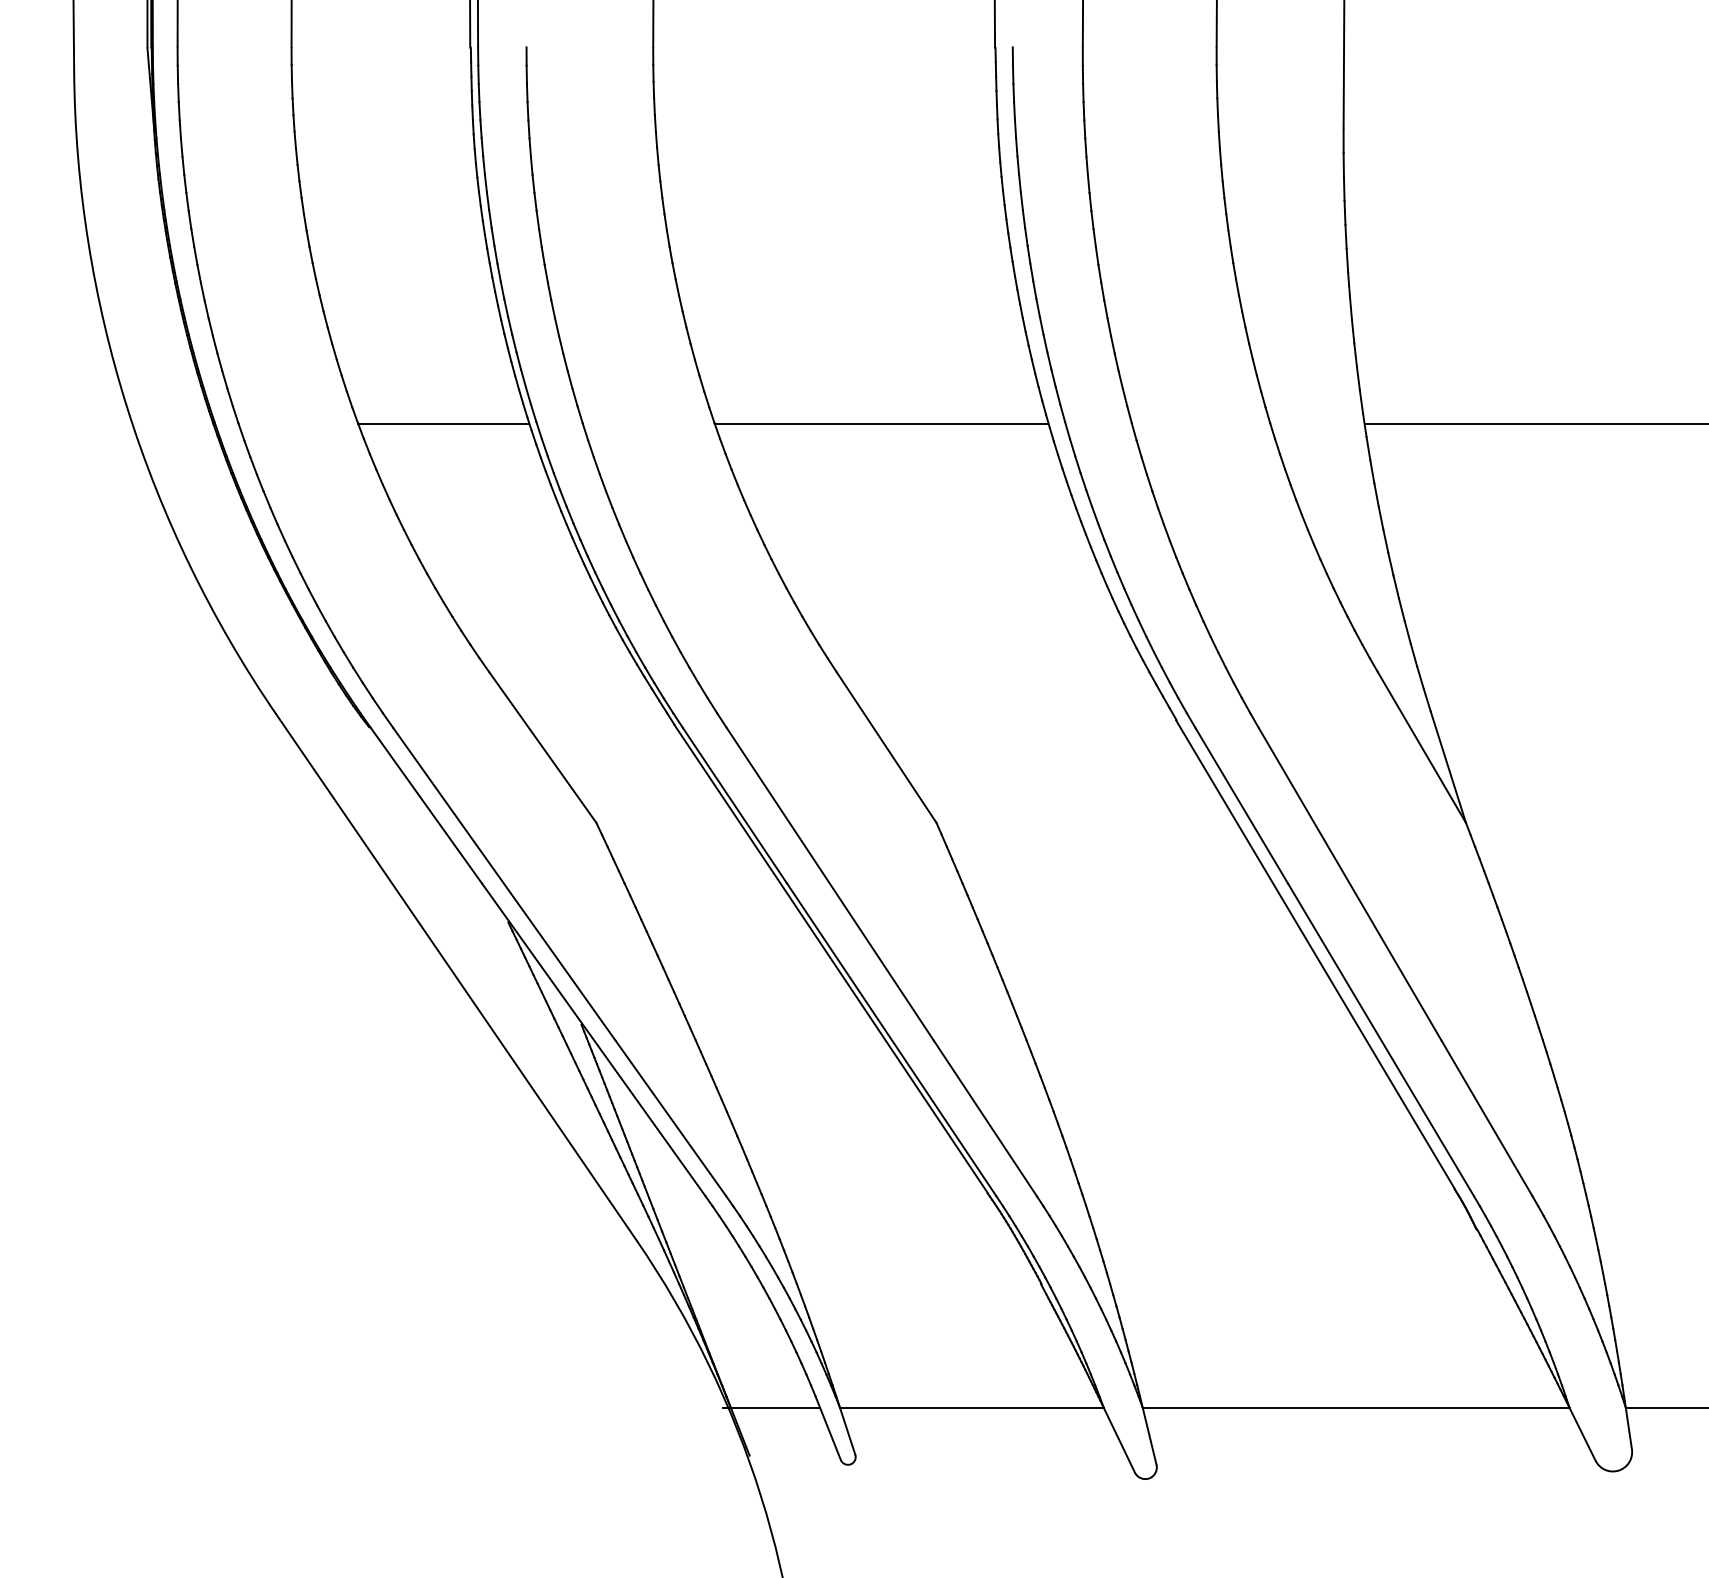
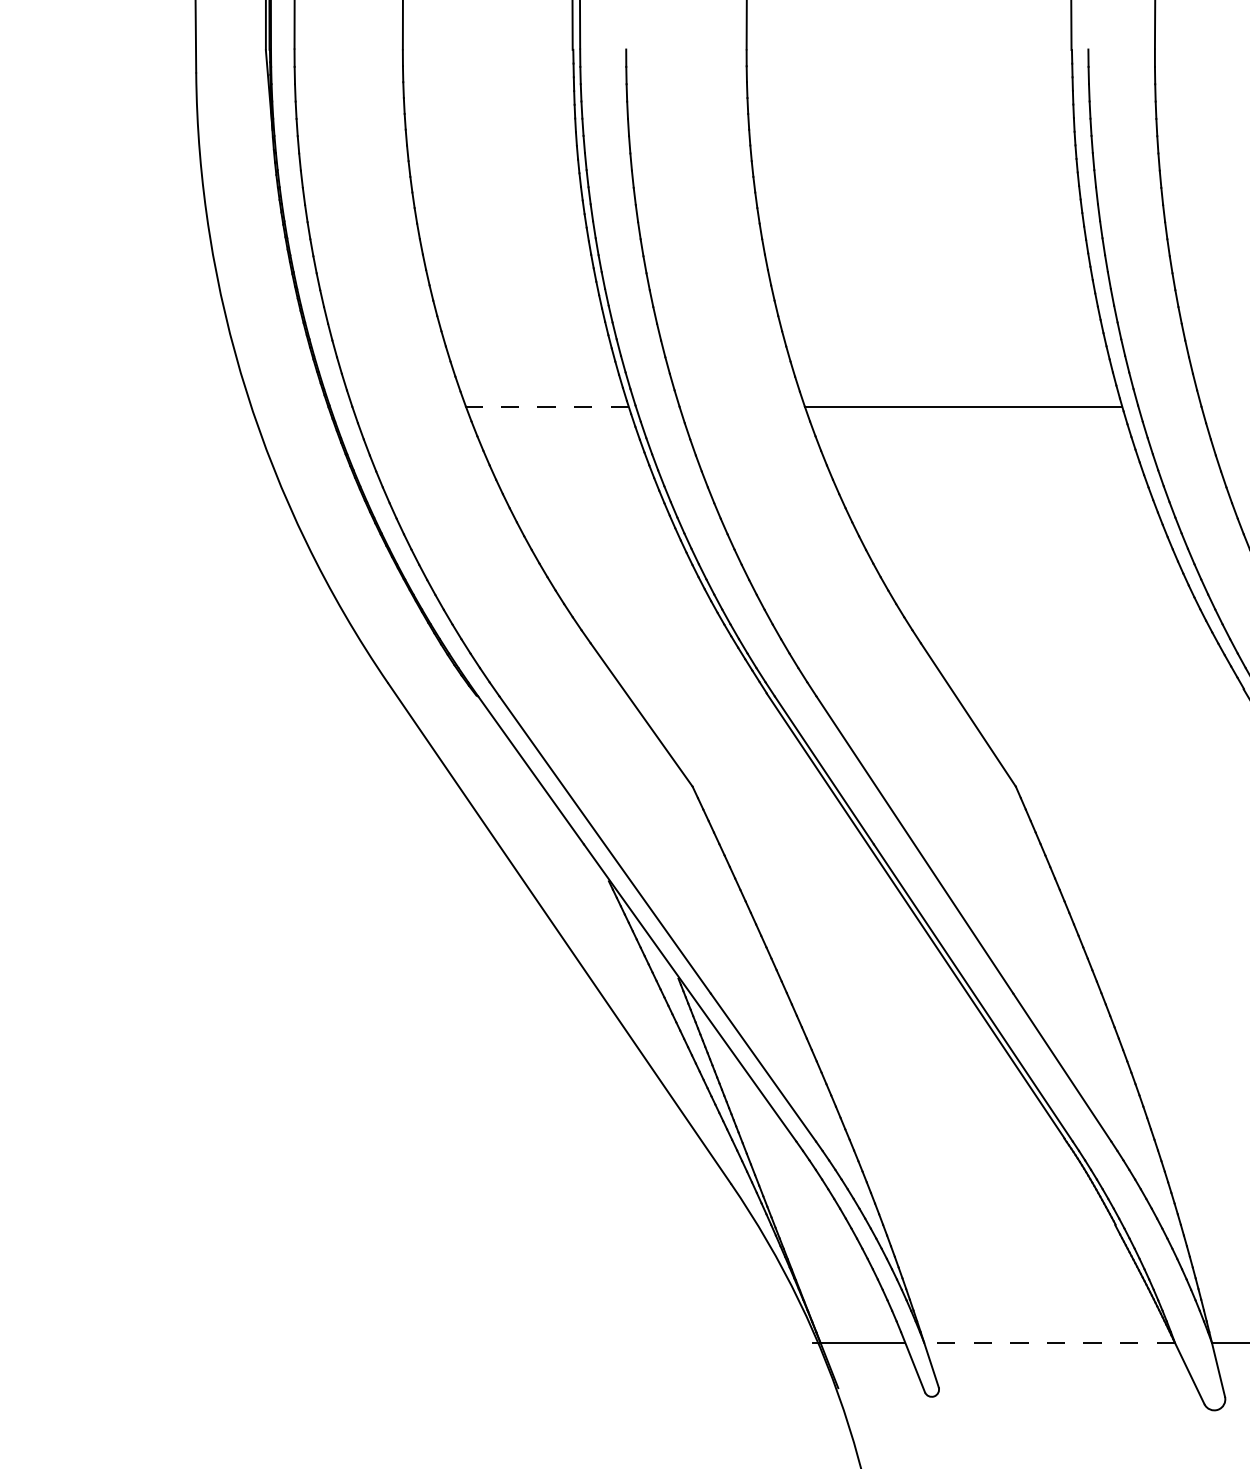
line: (443, 423) -> (547, 407), solid -> dashed
line: (971, 1407) -> (1049, 1342), solid -> dashed

